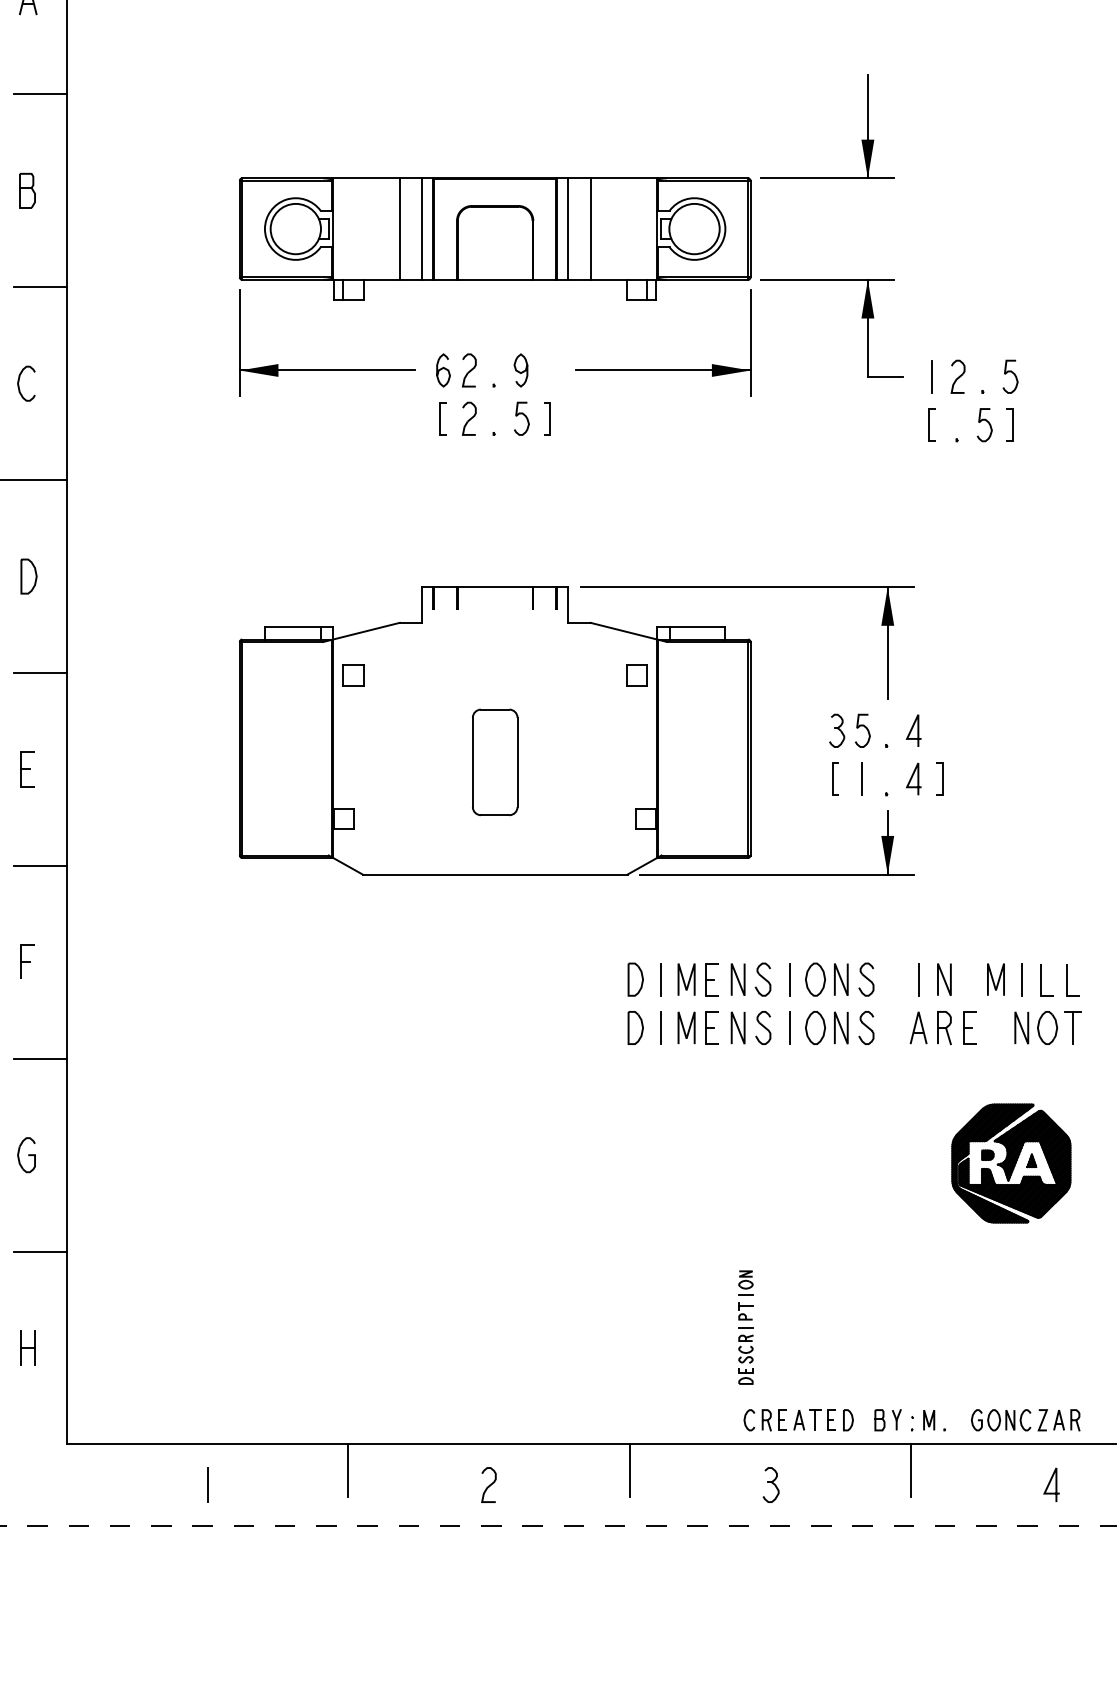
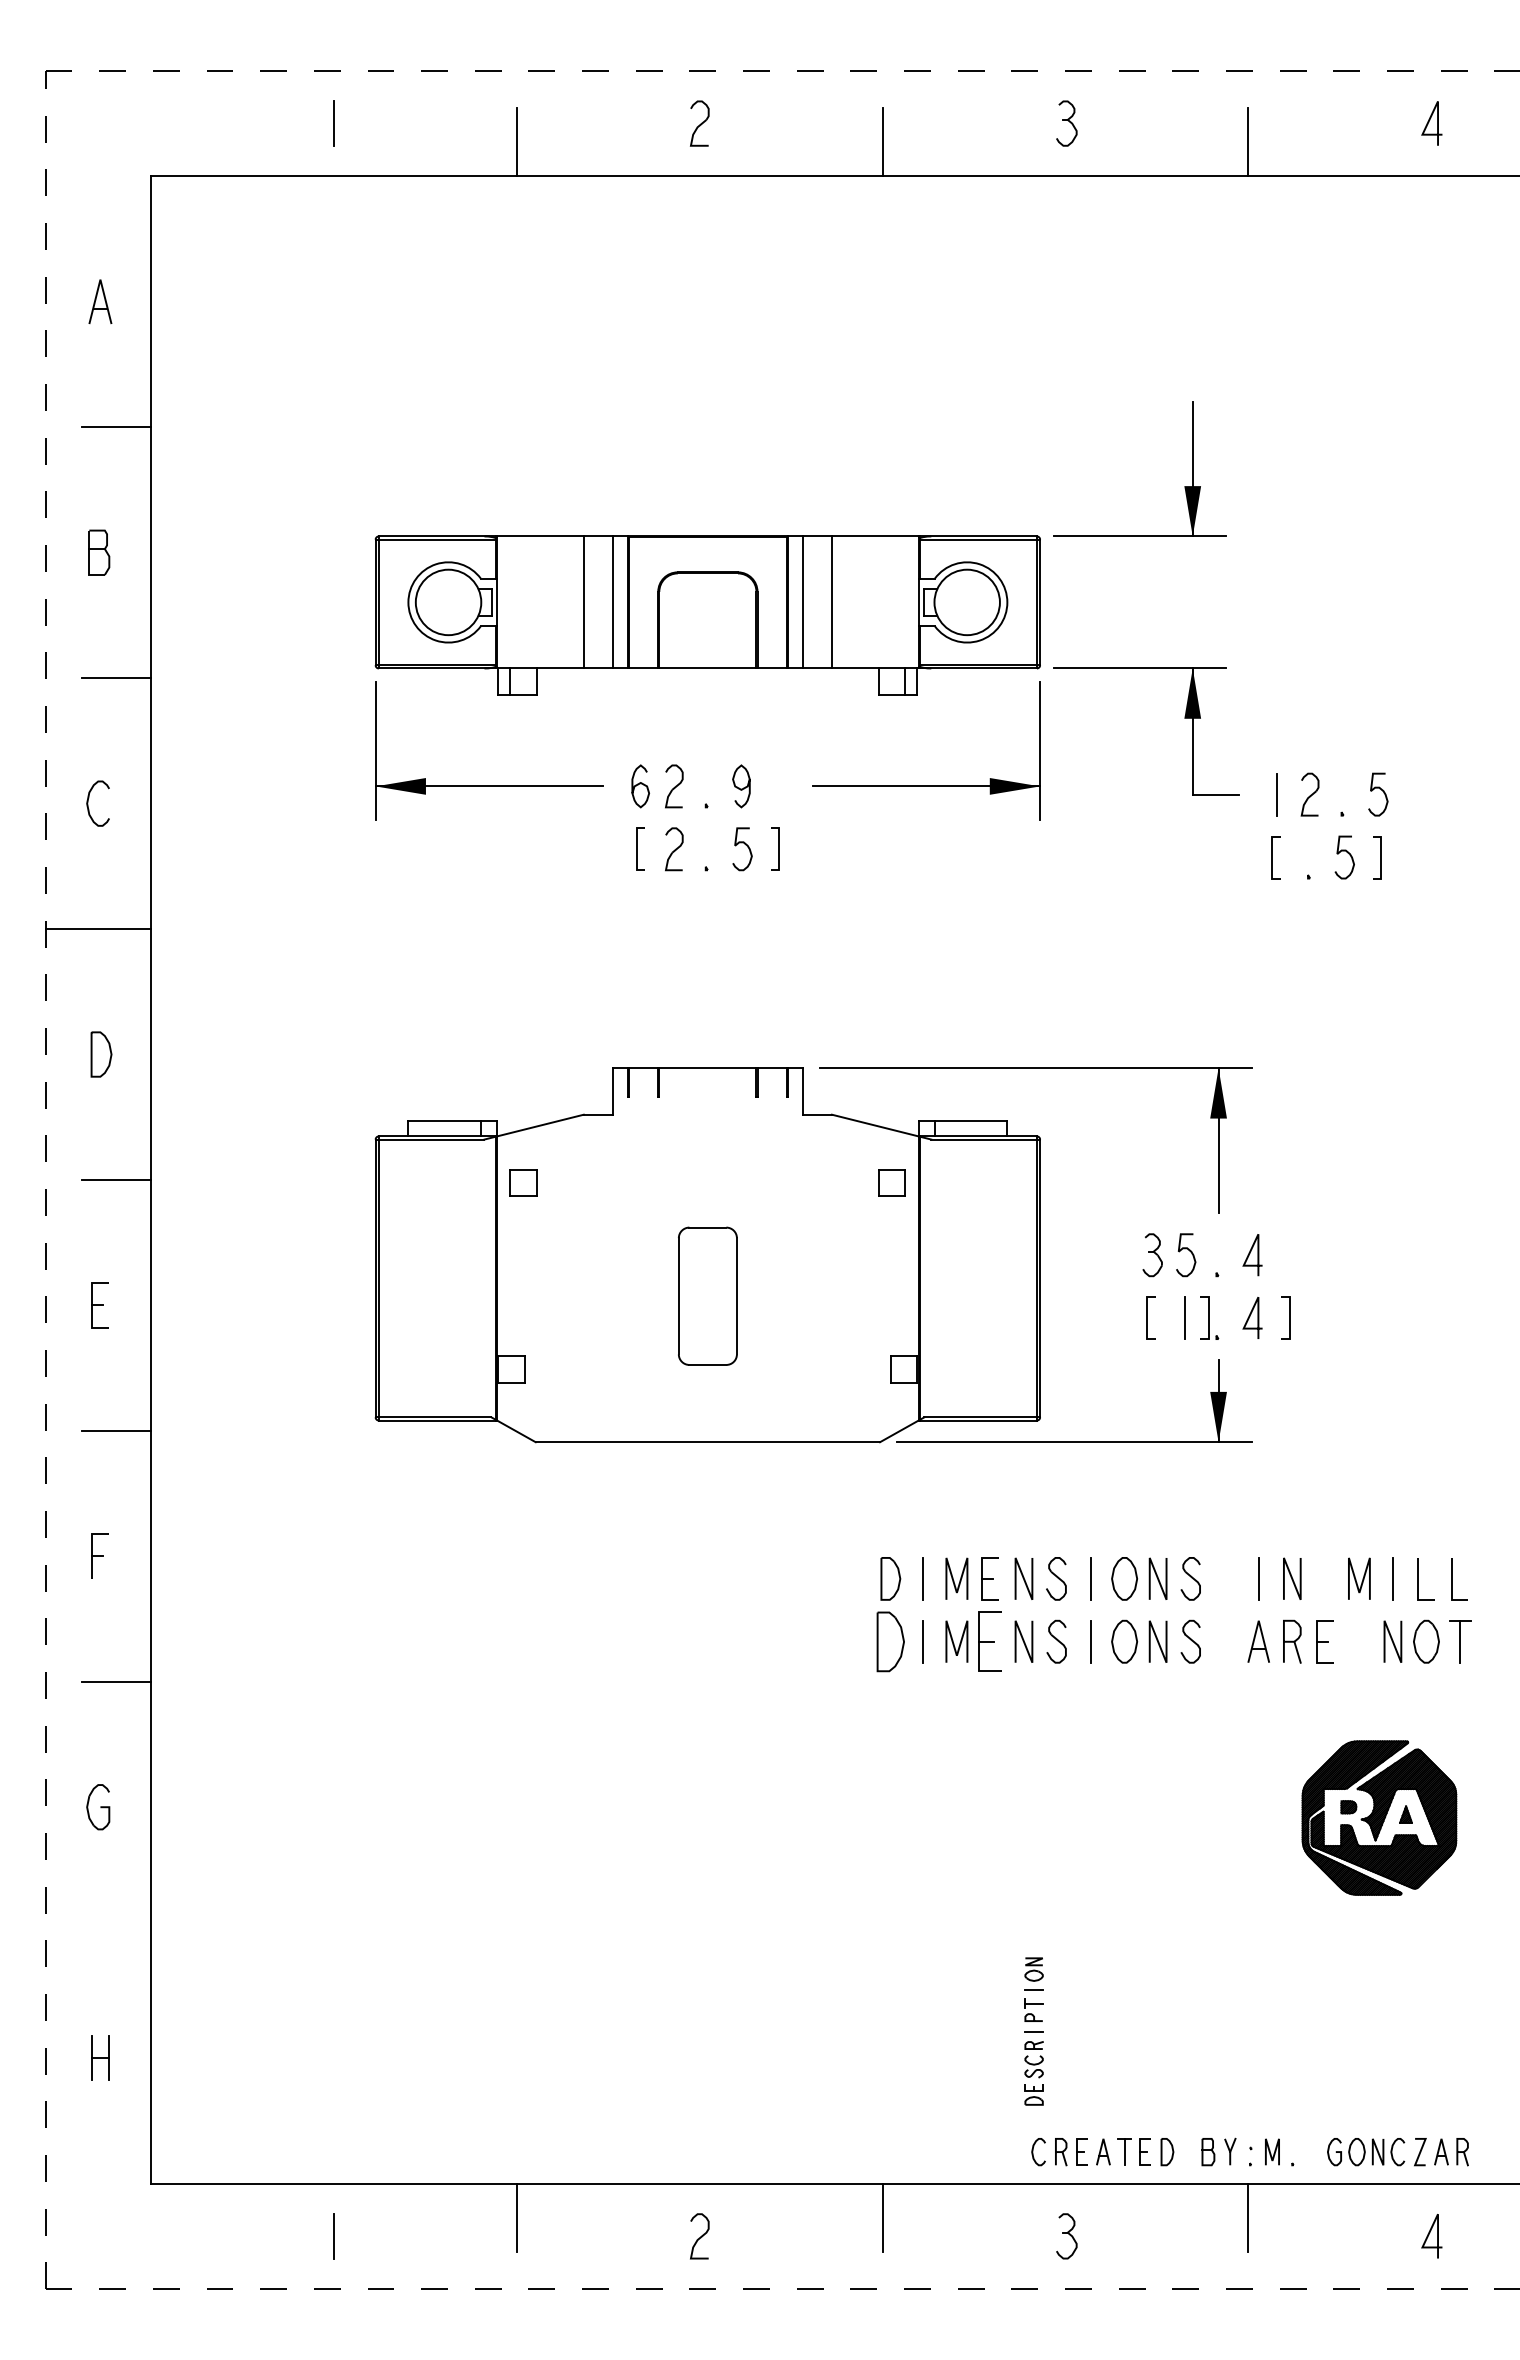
line: (880, 778) -> (1208, 1317), added
part: (635, 1027) -> (890, 1641), size x1.4
part: (711, 1027) -> (989, 1641), size x1.4
line: (40, 1251) -> (116, 1932), removed

